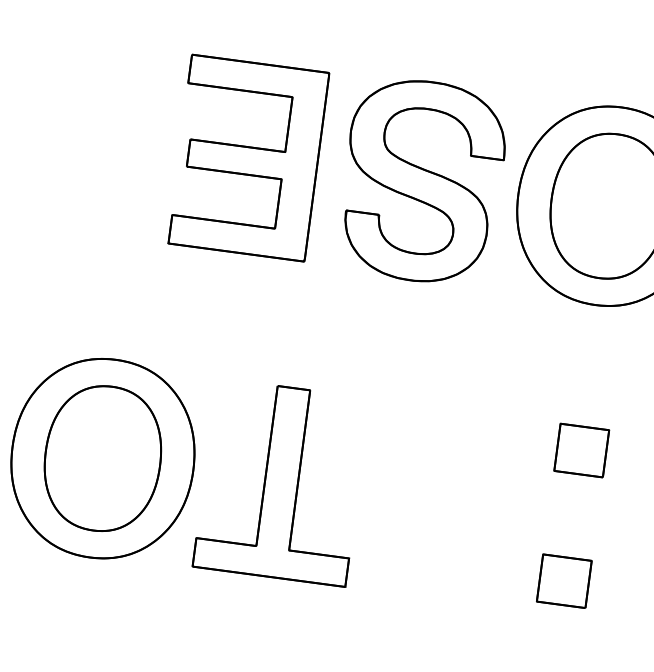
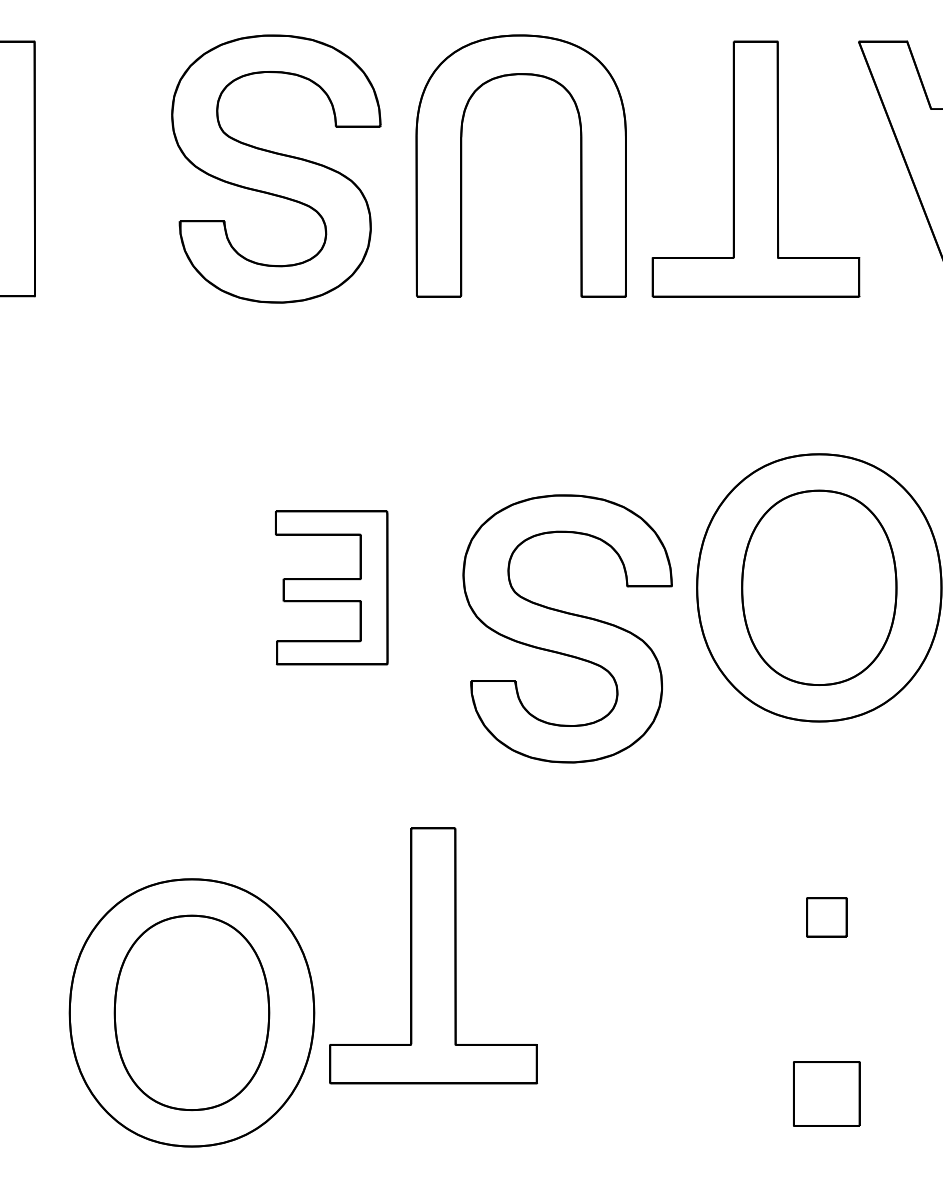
part: (248, 157) -> (331, 587), size x0.6
part: (422, 181) -> (567, 628), moved
part: (581, 450) -> (826, 917), size x0.6
part: (281, 482) -> (433, 955), moved

